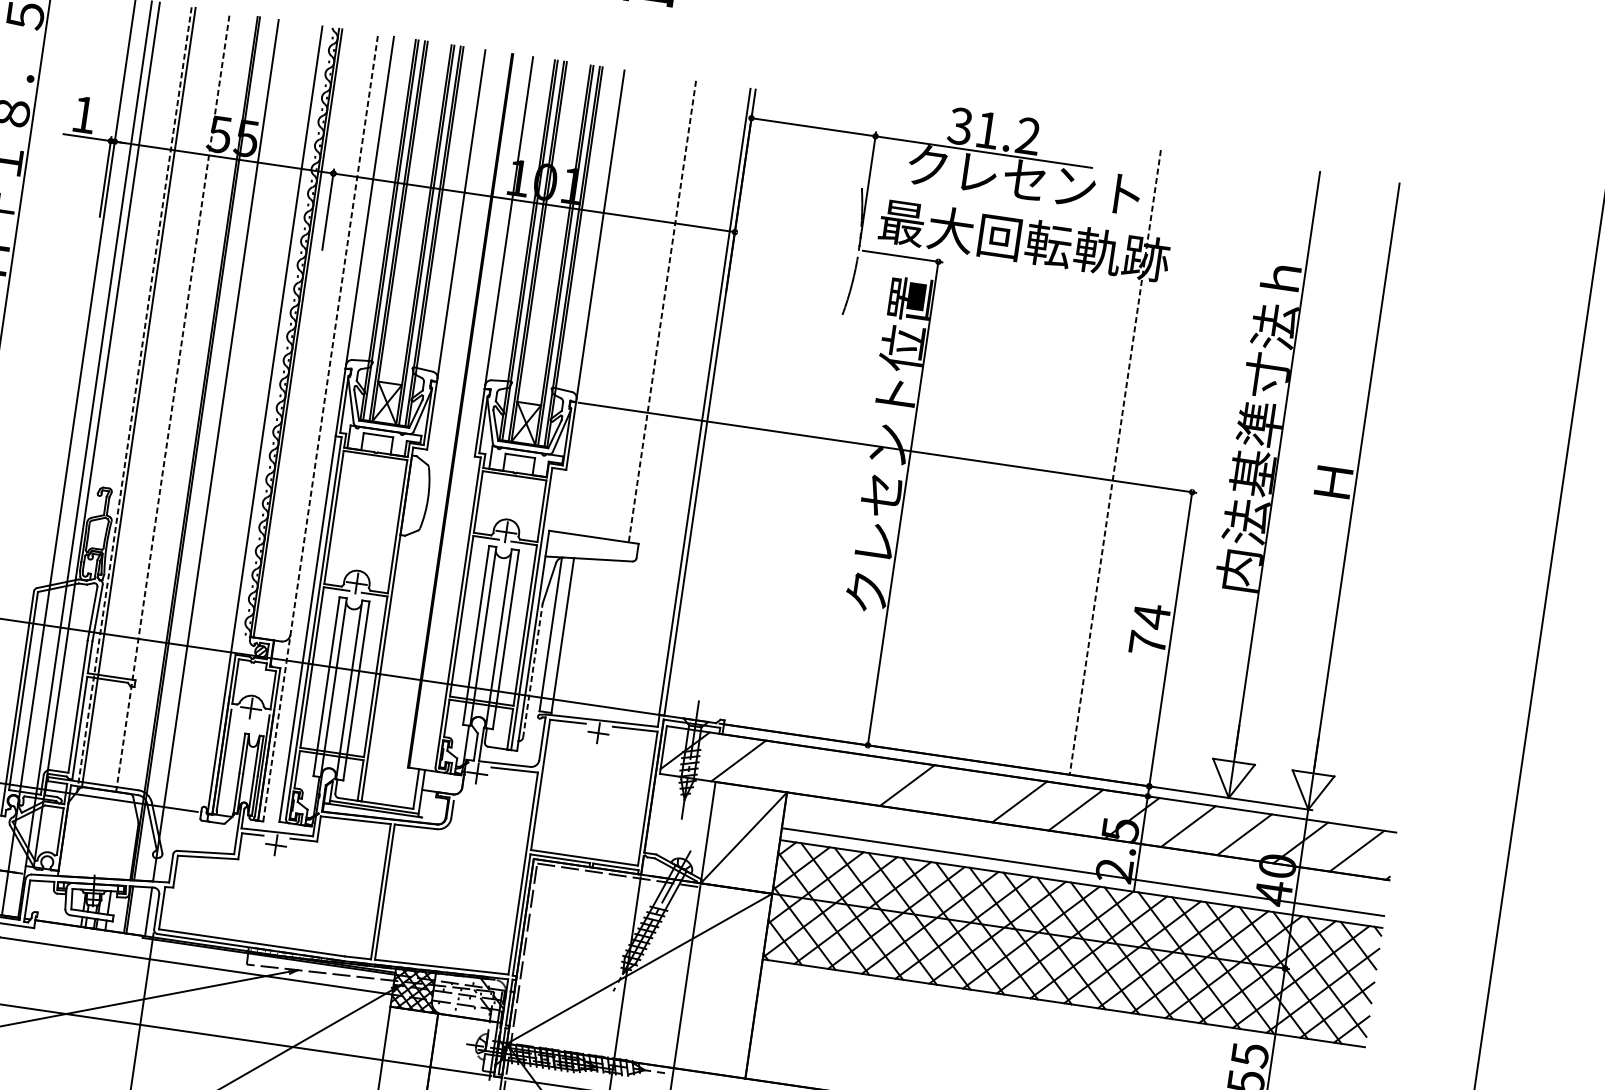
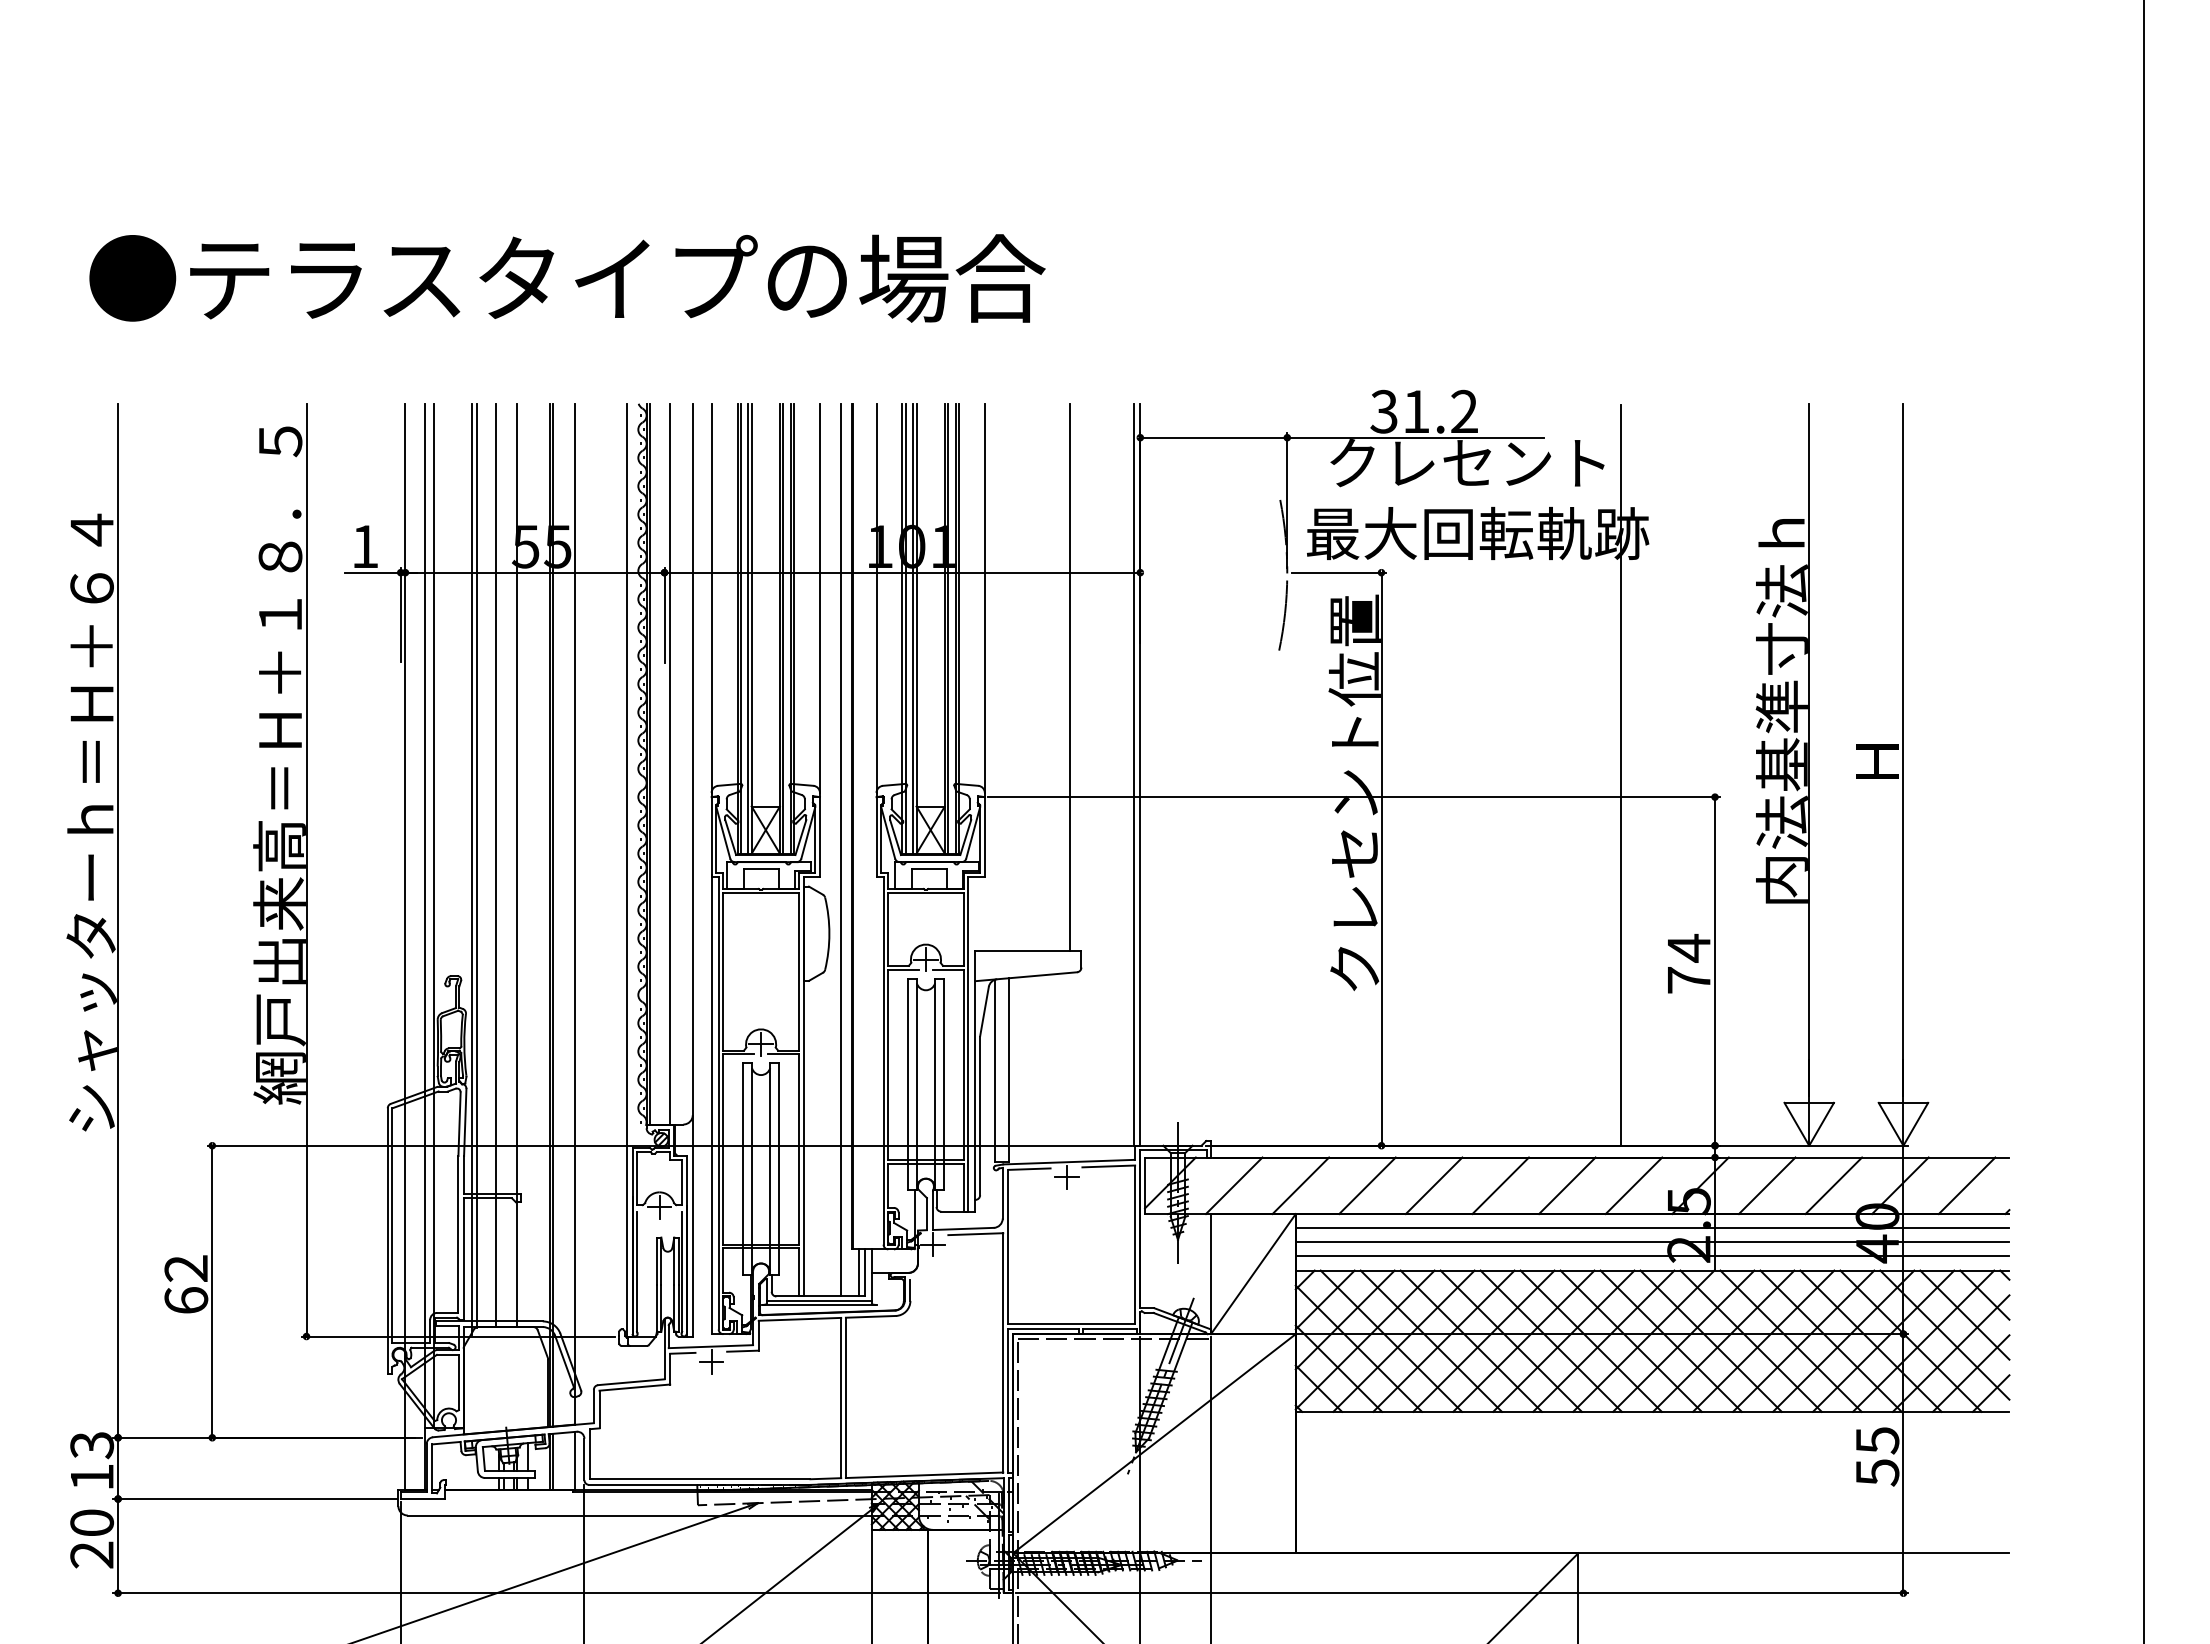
line: (662, 311) -> (1069, 677), dashed -> solid
line: (314, 335) -> (670, 763), added
line: (154, 399) -> (495, 865), added
line: (134, 400) -> (471, 869), dashed -> solid
line: (173, 402) -> (517, 865), dashed -> solid
line: (320, 427) -> (692, 869), dashed -> solid
line: (447, 428) -> (840, 849), added
line: (1114, 463) -> (1620, 776), dashed -> solid
line: (533, 670) -> (980, 1115), dashed -> solid
line: (794, 768) -> (1300, 1185), added
line: (851, 777) -> (1367, 1185), added
line: (410, 787) -> (858, 1272), added
line: (963, 793) -> (1500, 1185), added
line: (1086, 848) -> (1652, 1228), added
line: (1084, 860) -> (1652, 1242), added

